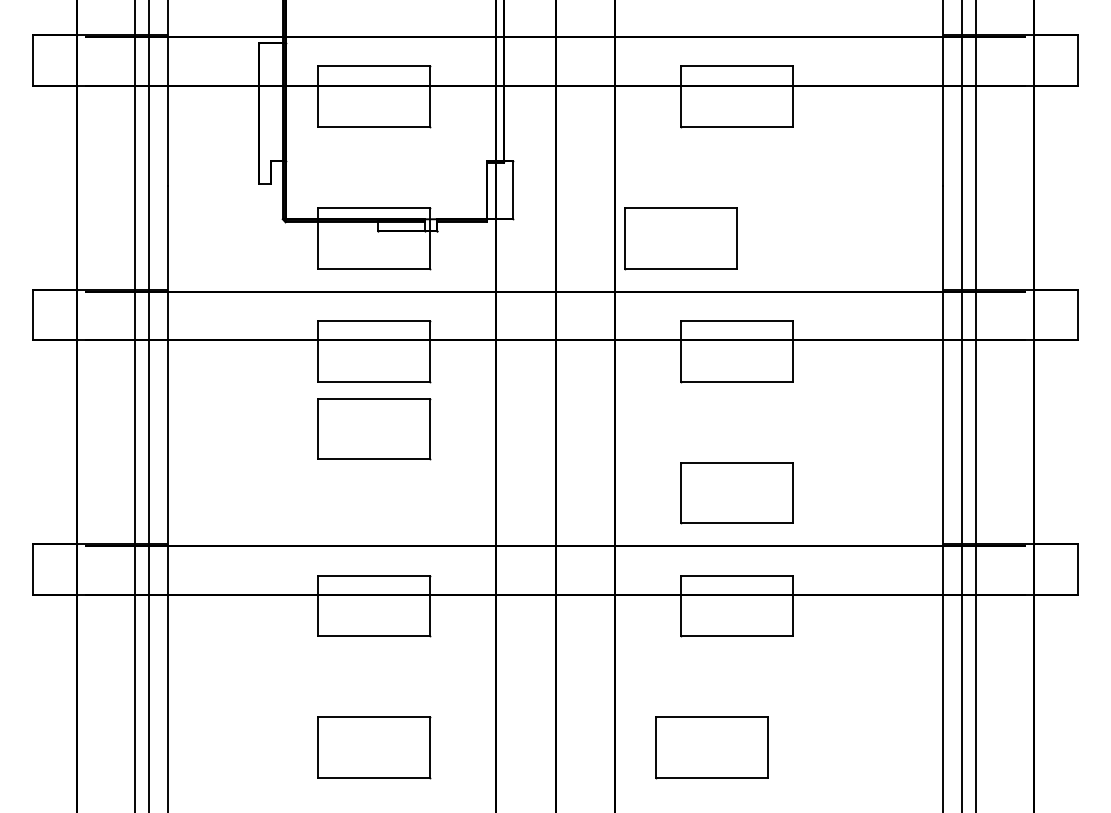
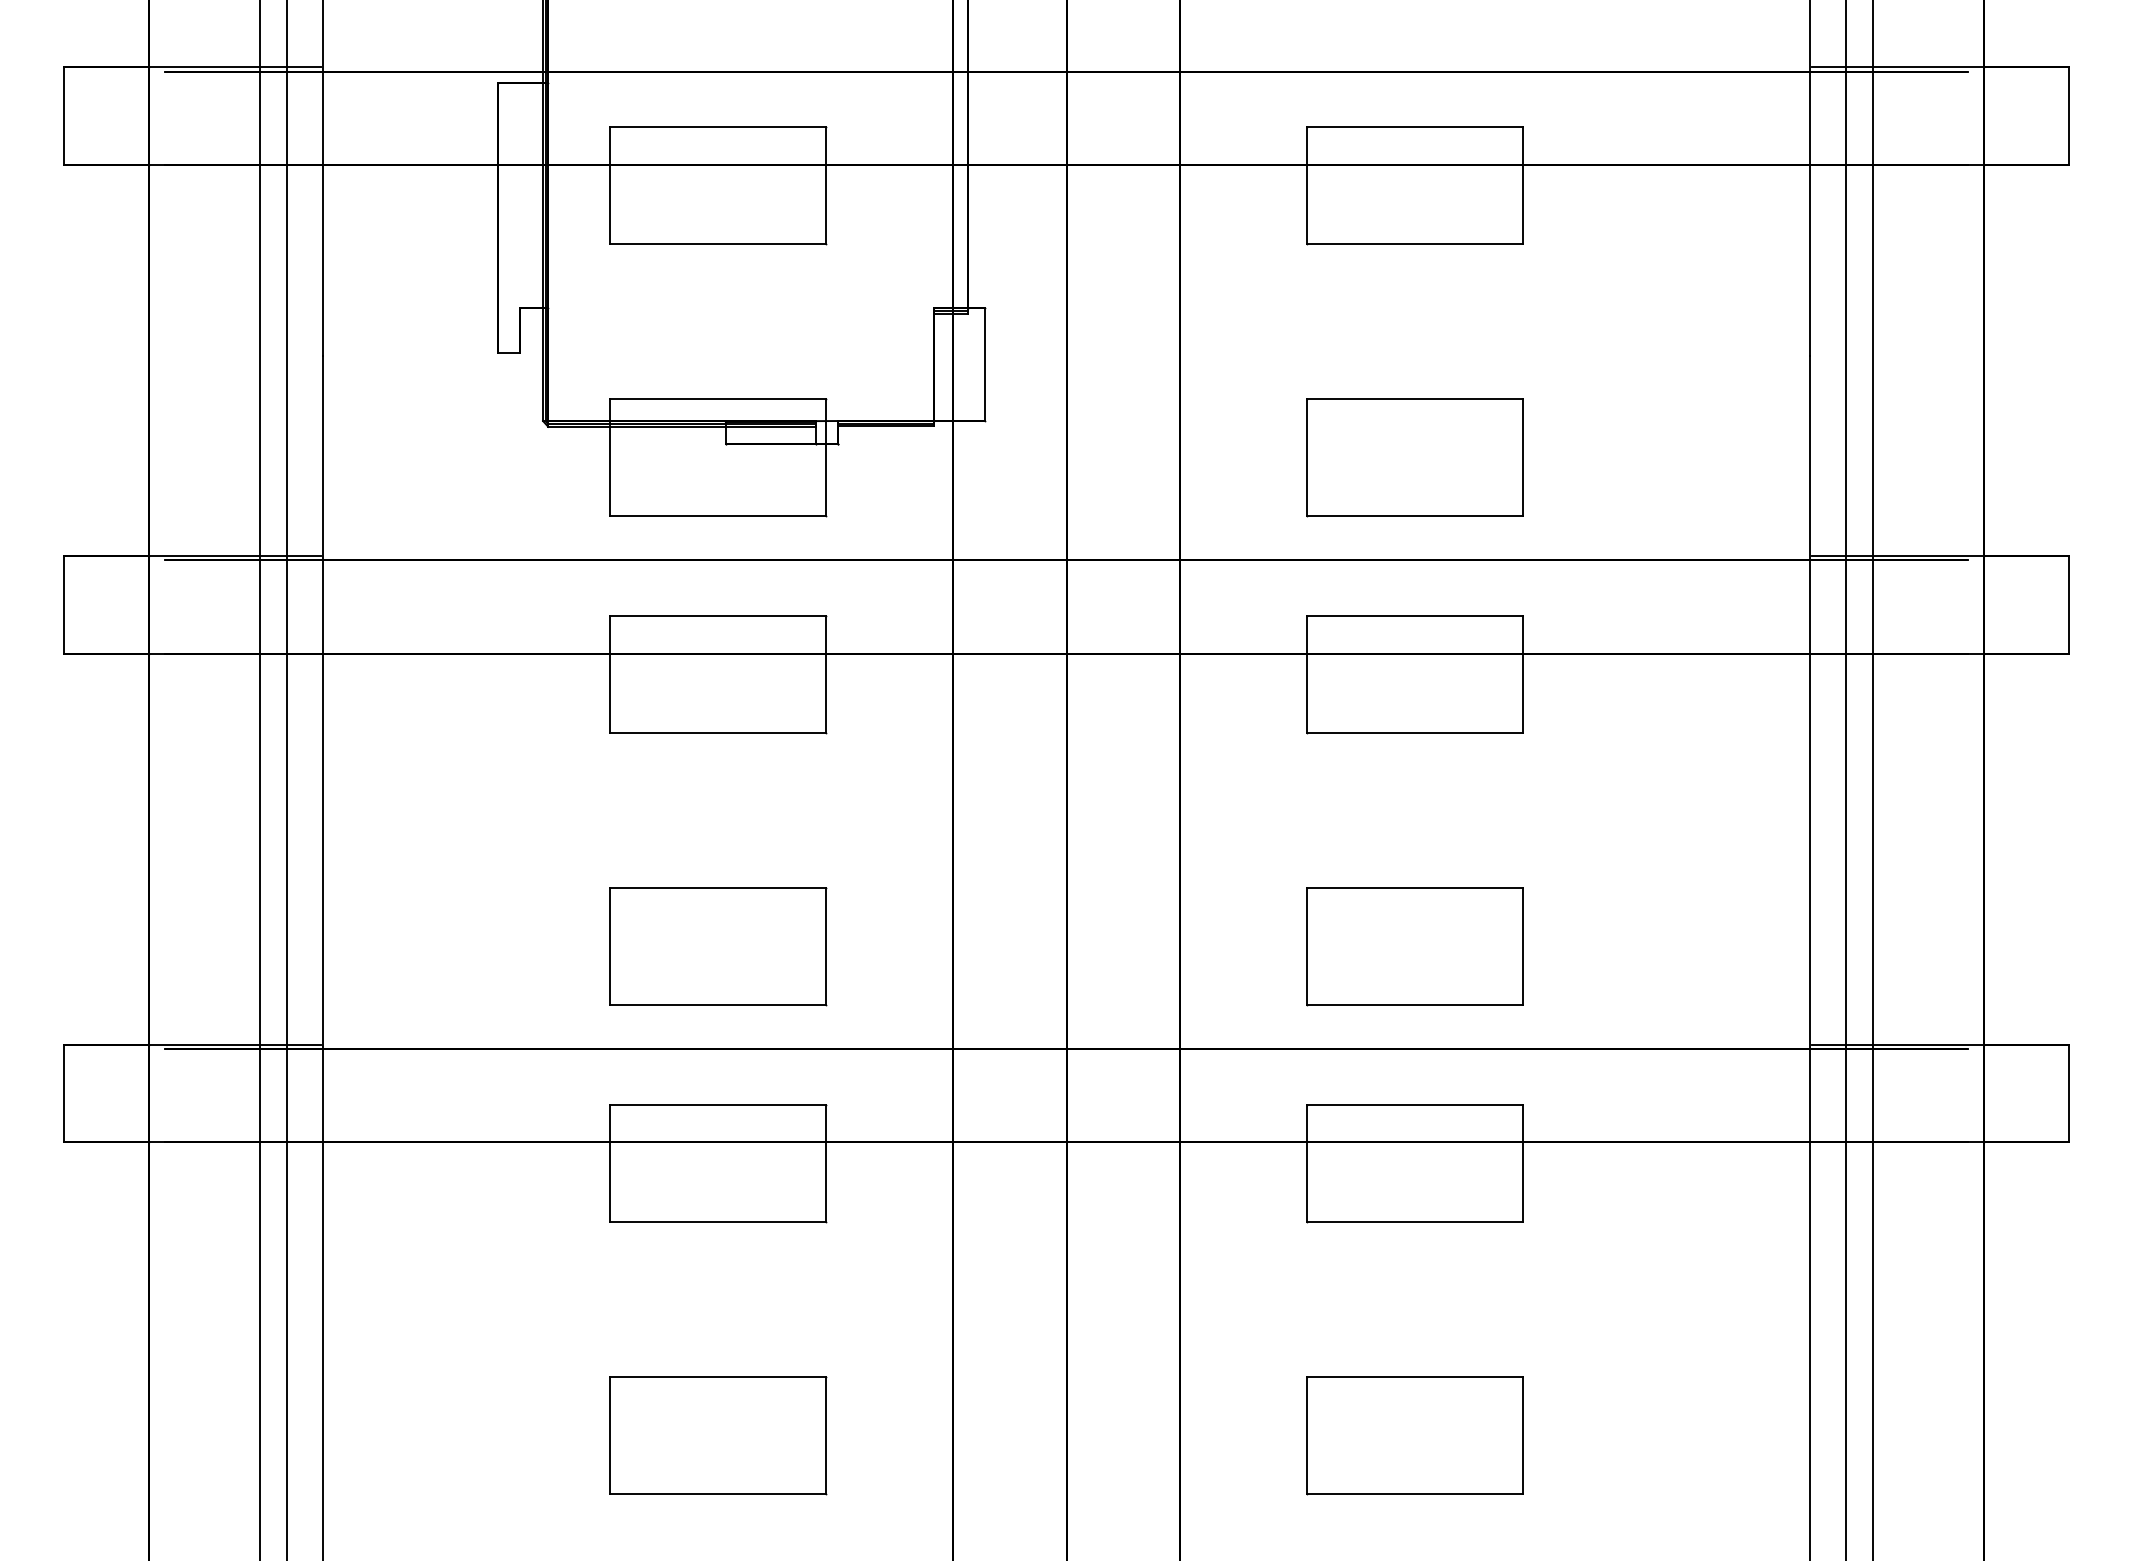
part: (680, 238) -> (1413, 457), moved
part: (374, 429) -> (719, 947), moved
part: (711, 747) -> (1413, 1435), moved

